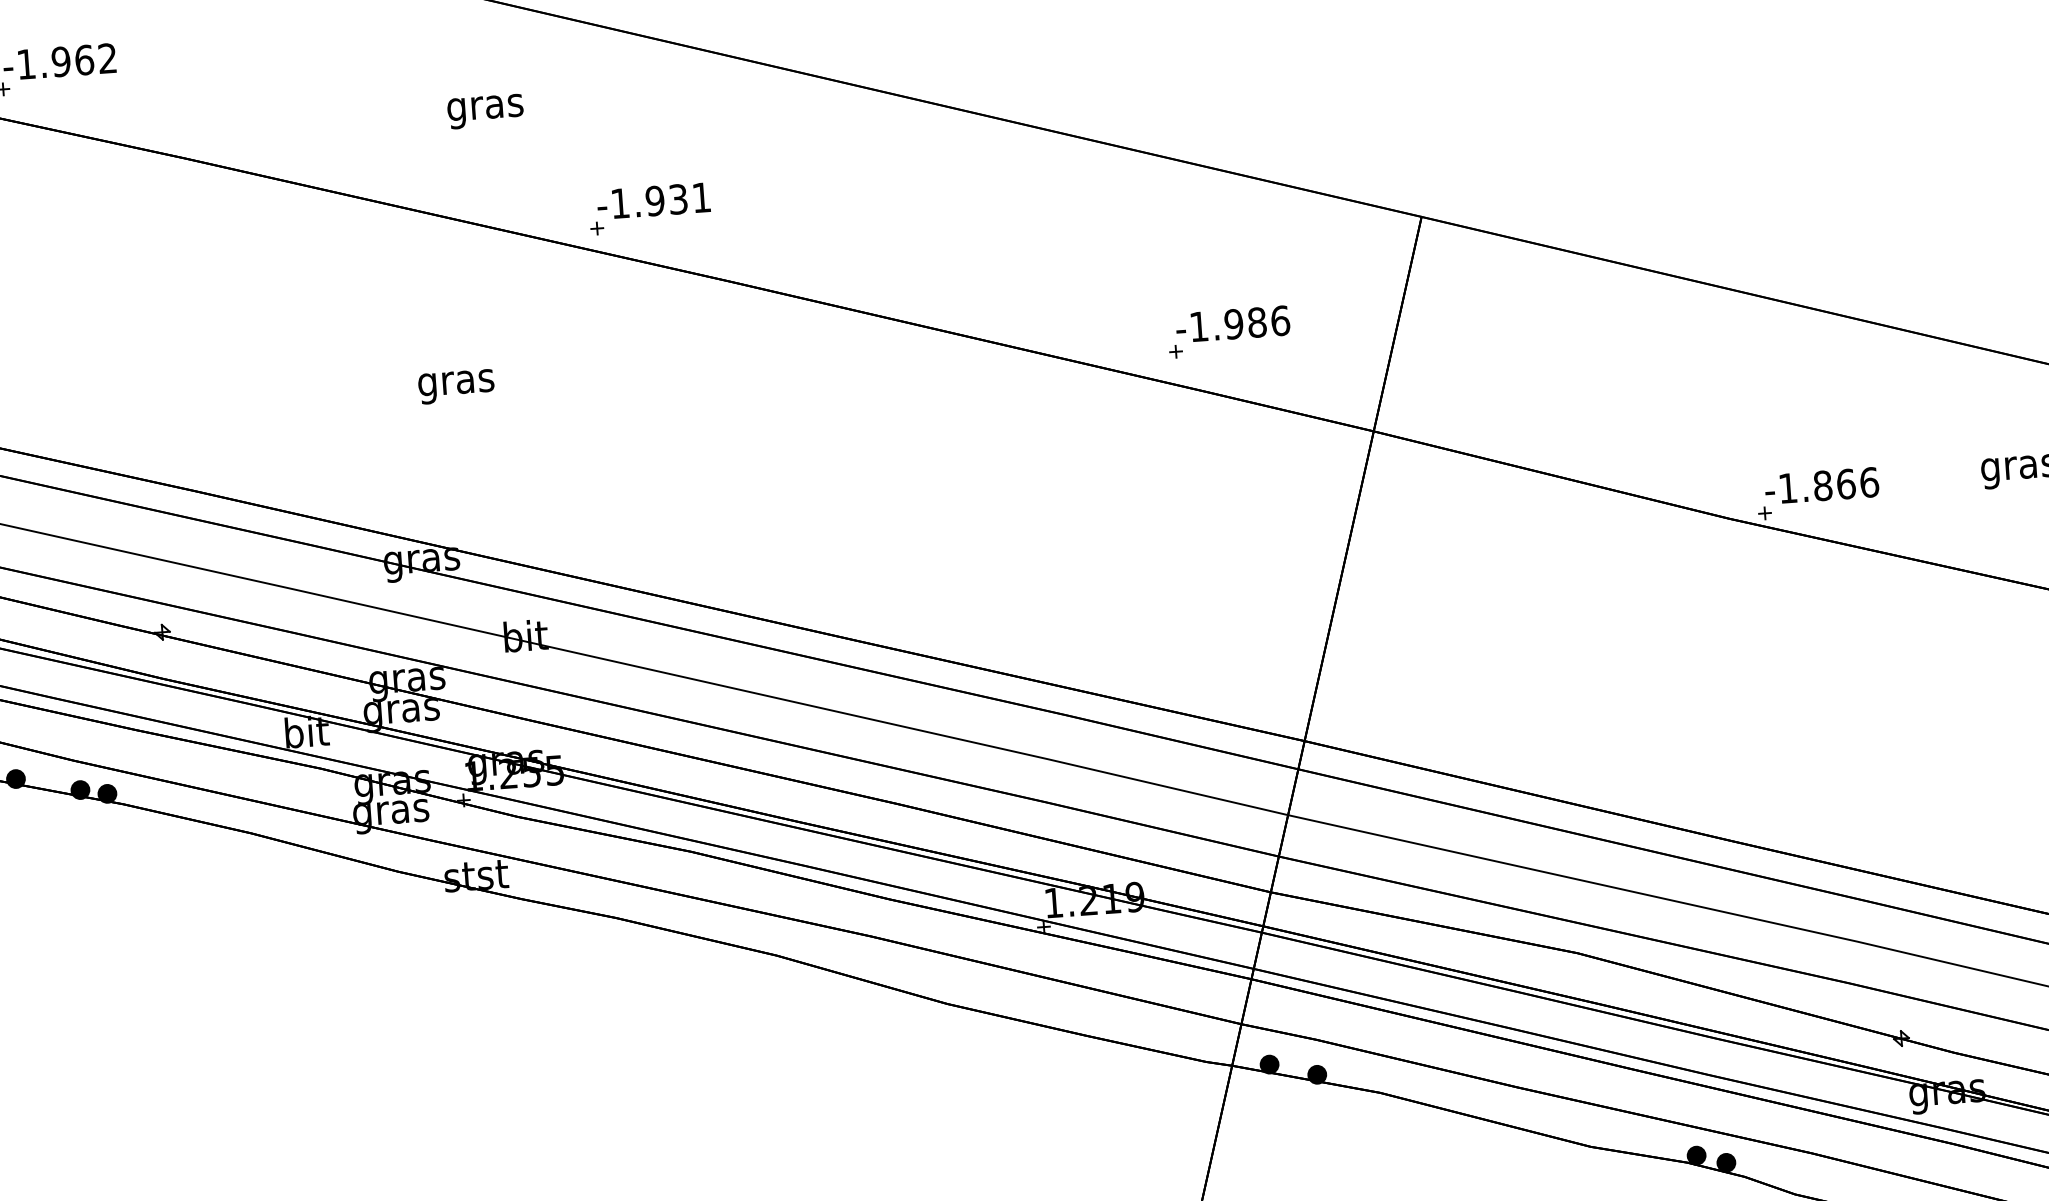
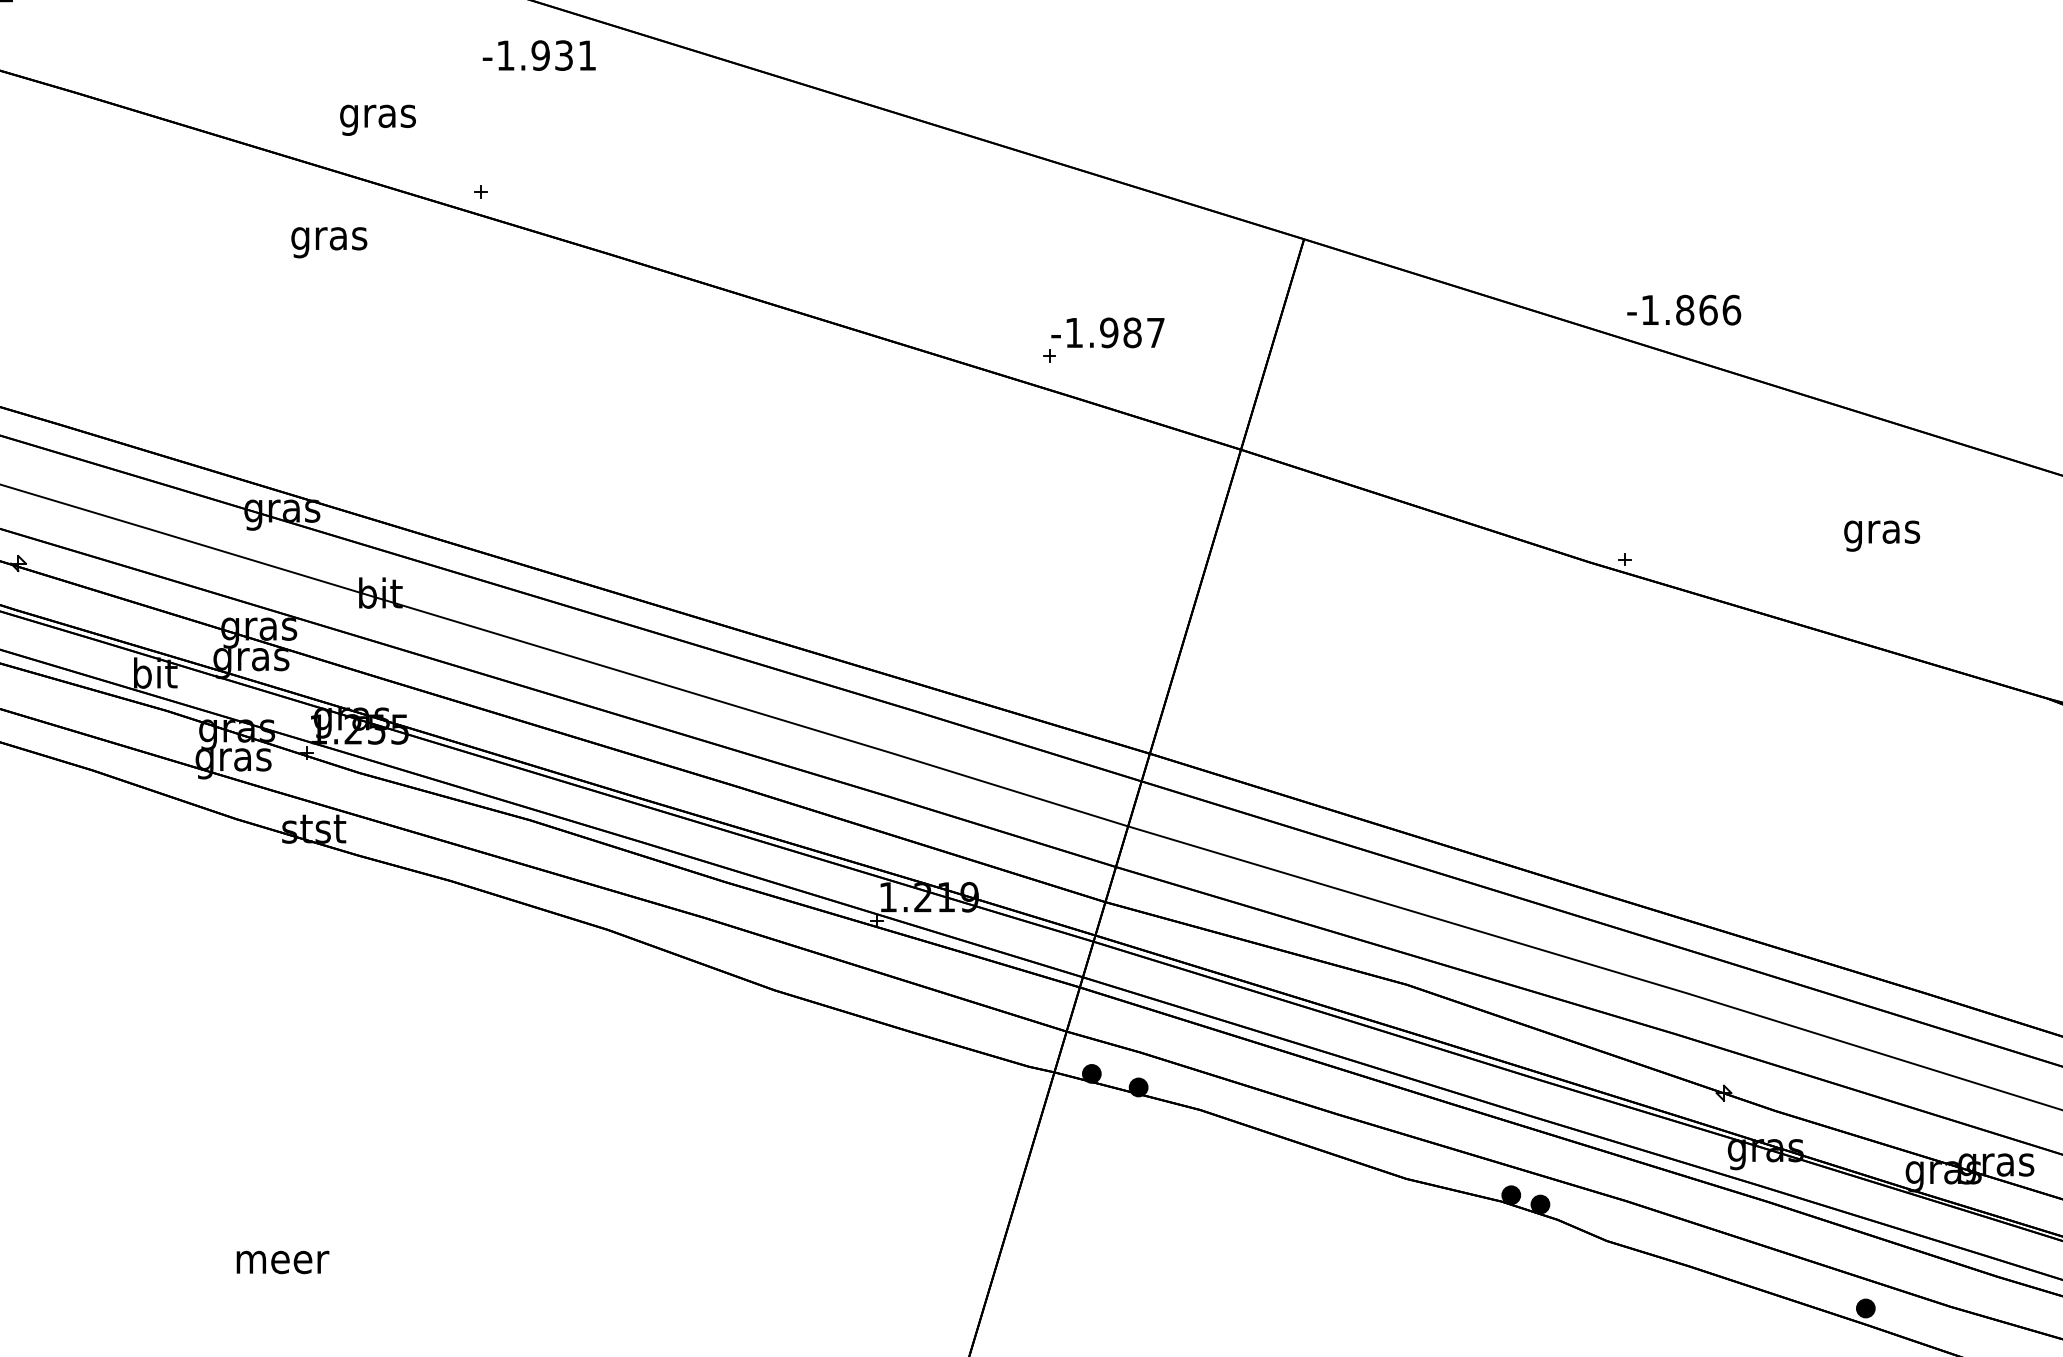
text: (485, 110) -> (377, 119), moved
text: (652, 201) -> (538, 55), moved
text: (1281, 320) -> (1156, 332), -1.986 -> -1.987
text: (456, 386) -> (329, 242), moved
text: (1822, 485) -> (1684, 309), moved

